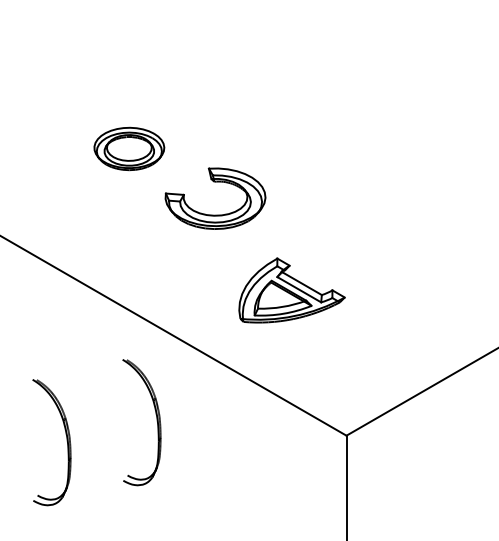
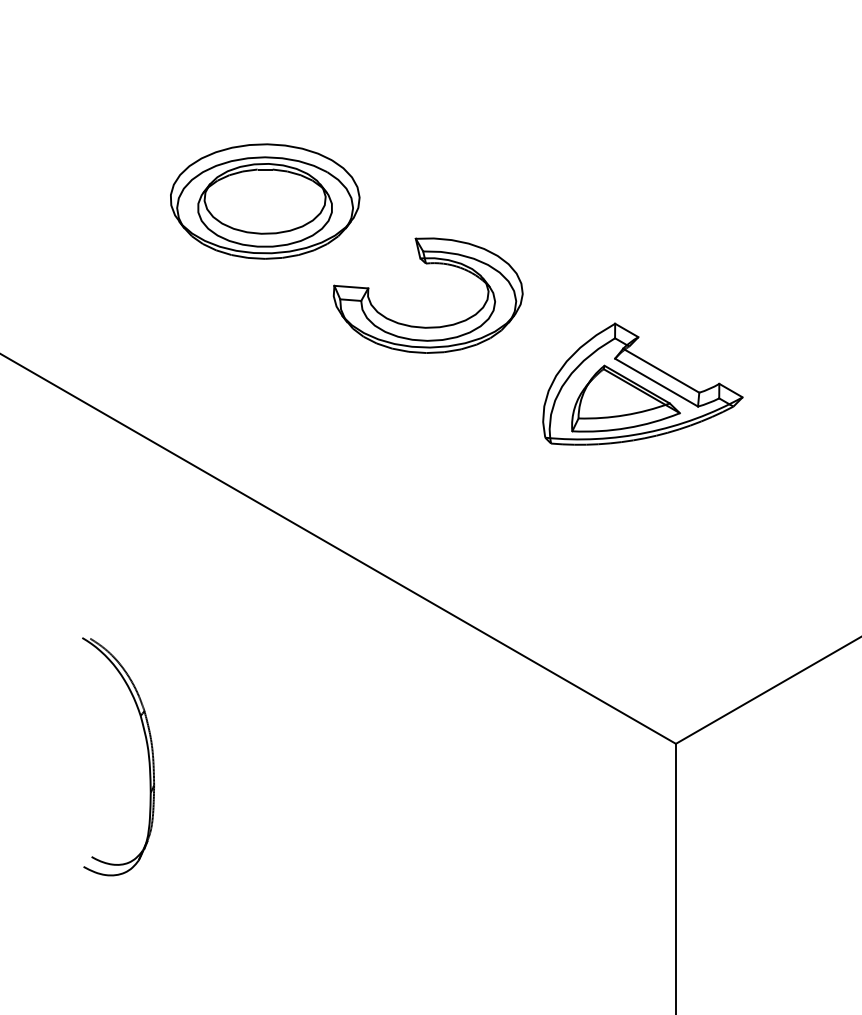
part: (129, 148) -> (265, 200), size x1.43
part: (291, 290) -> (641, 384), moved
part: (156, 421) -> (316, 716), removed

